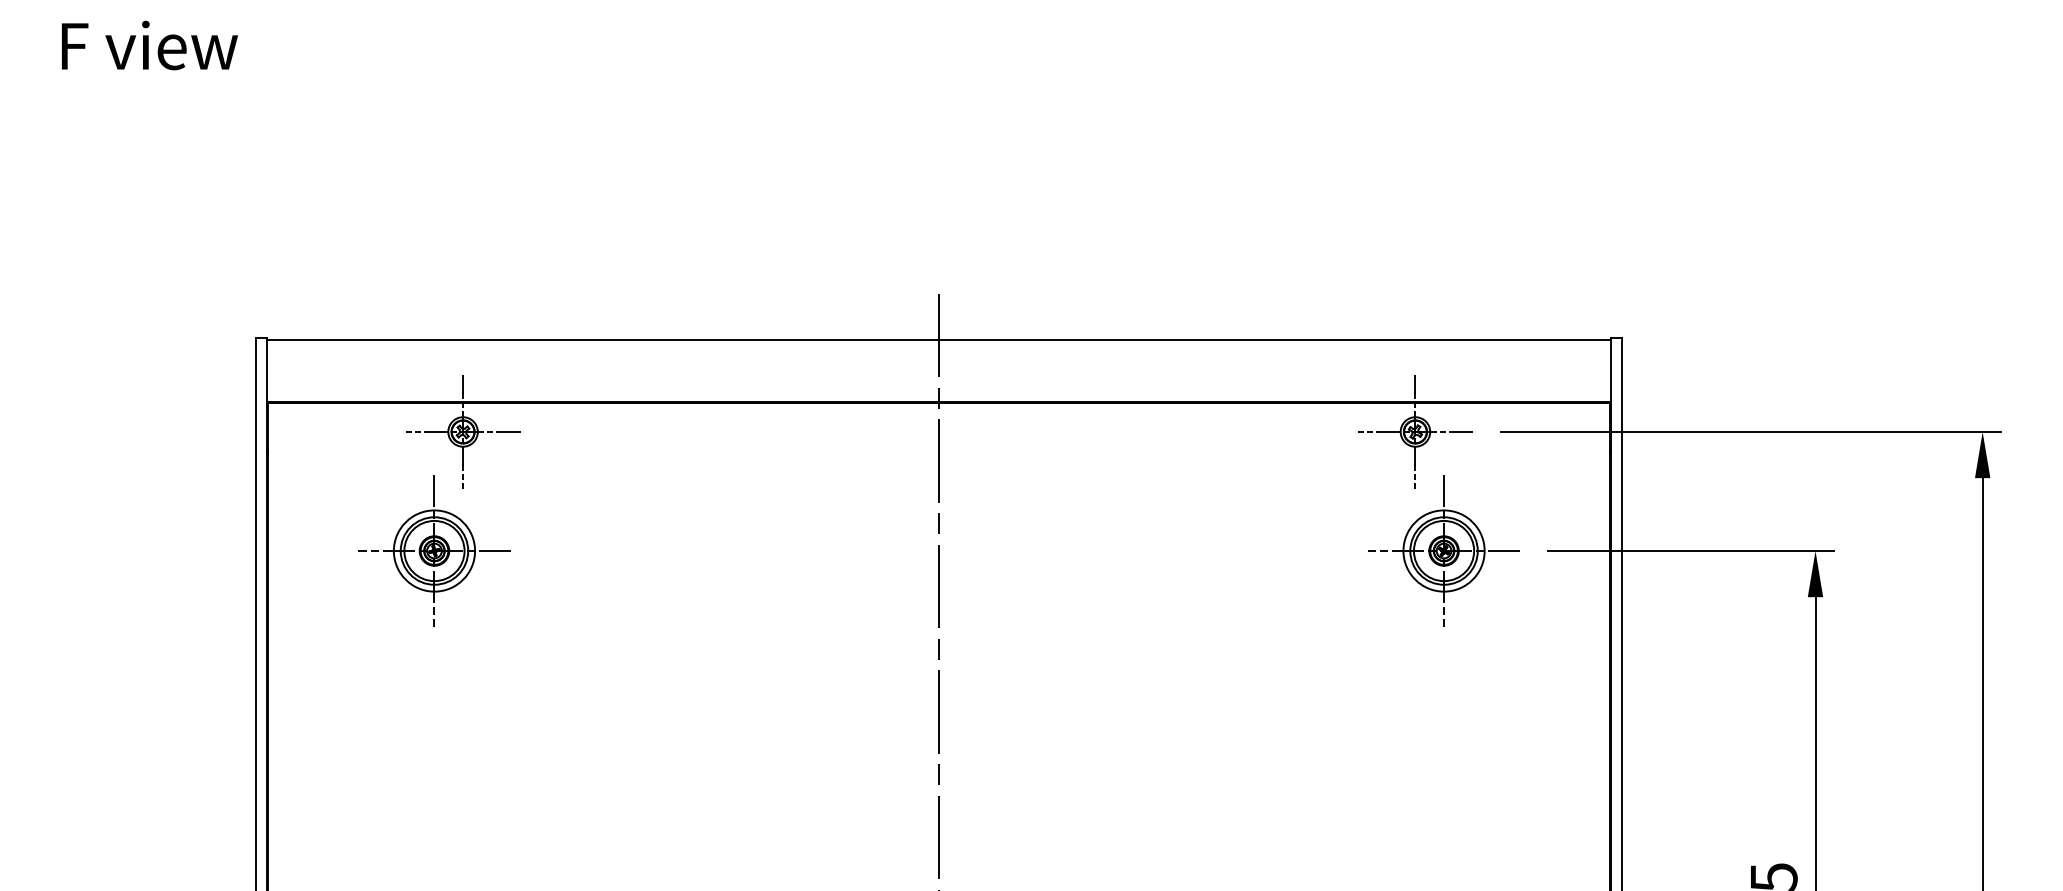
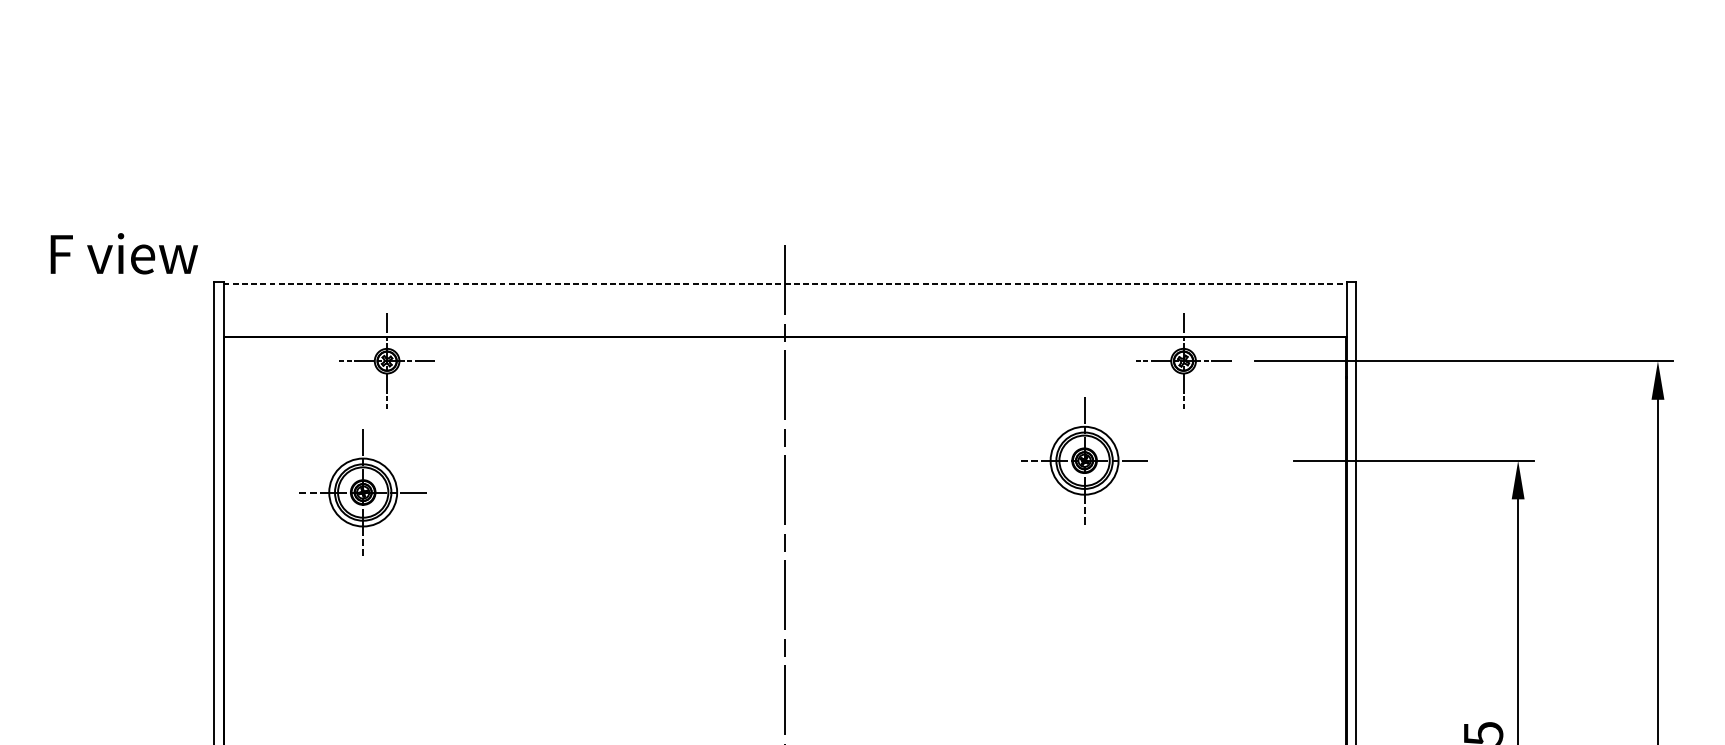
text: (149, 45) -> (124, 253), moved
line: (939, 339) -> (785, 283), solid -> dashed
part: (434, 550) -> (363, 492), moved
part: (1443, 550) -> (1084, 460), moved

